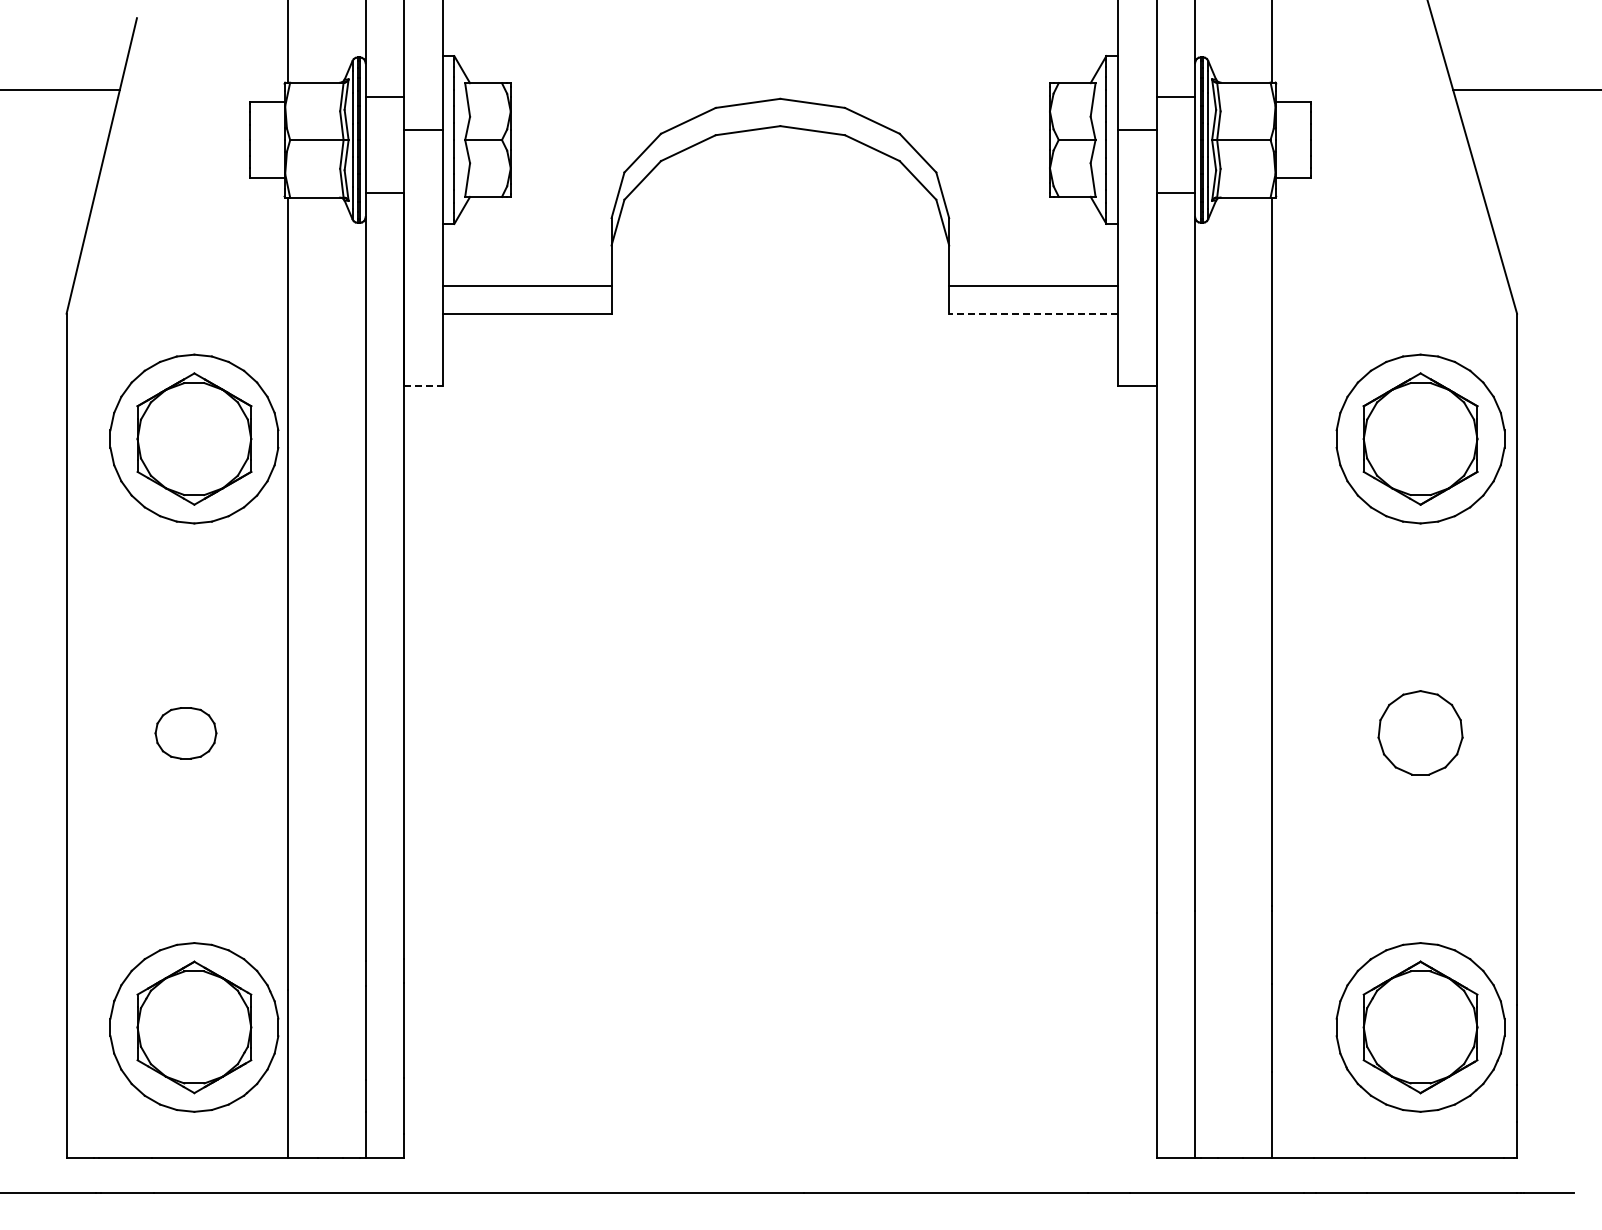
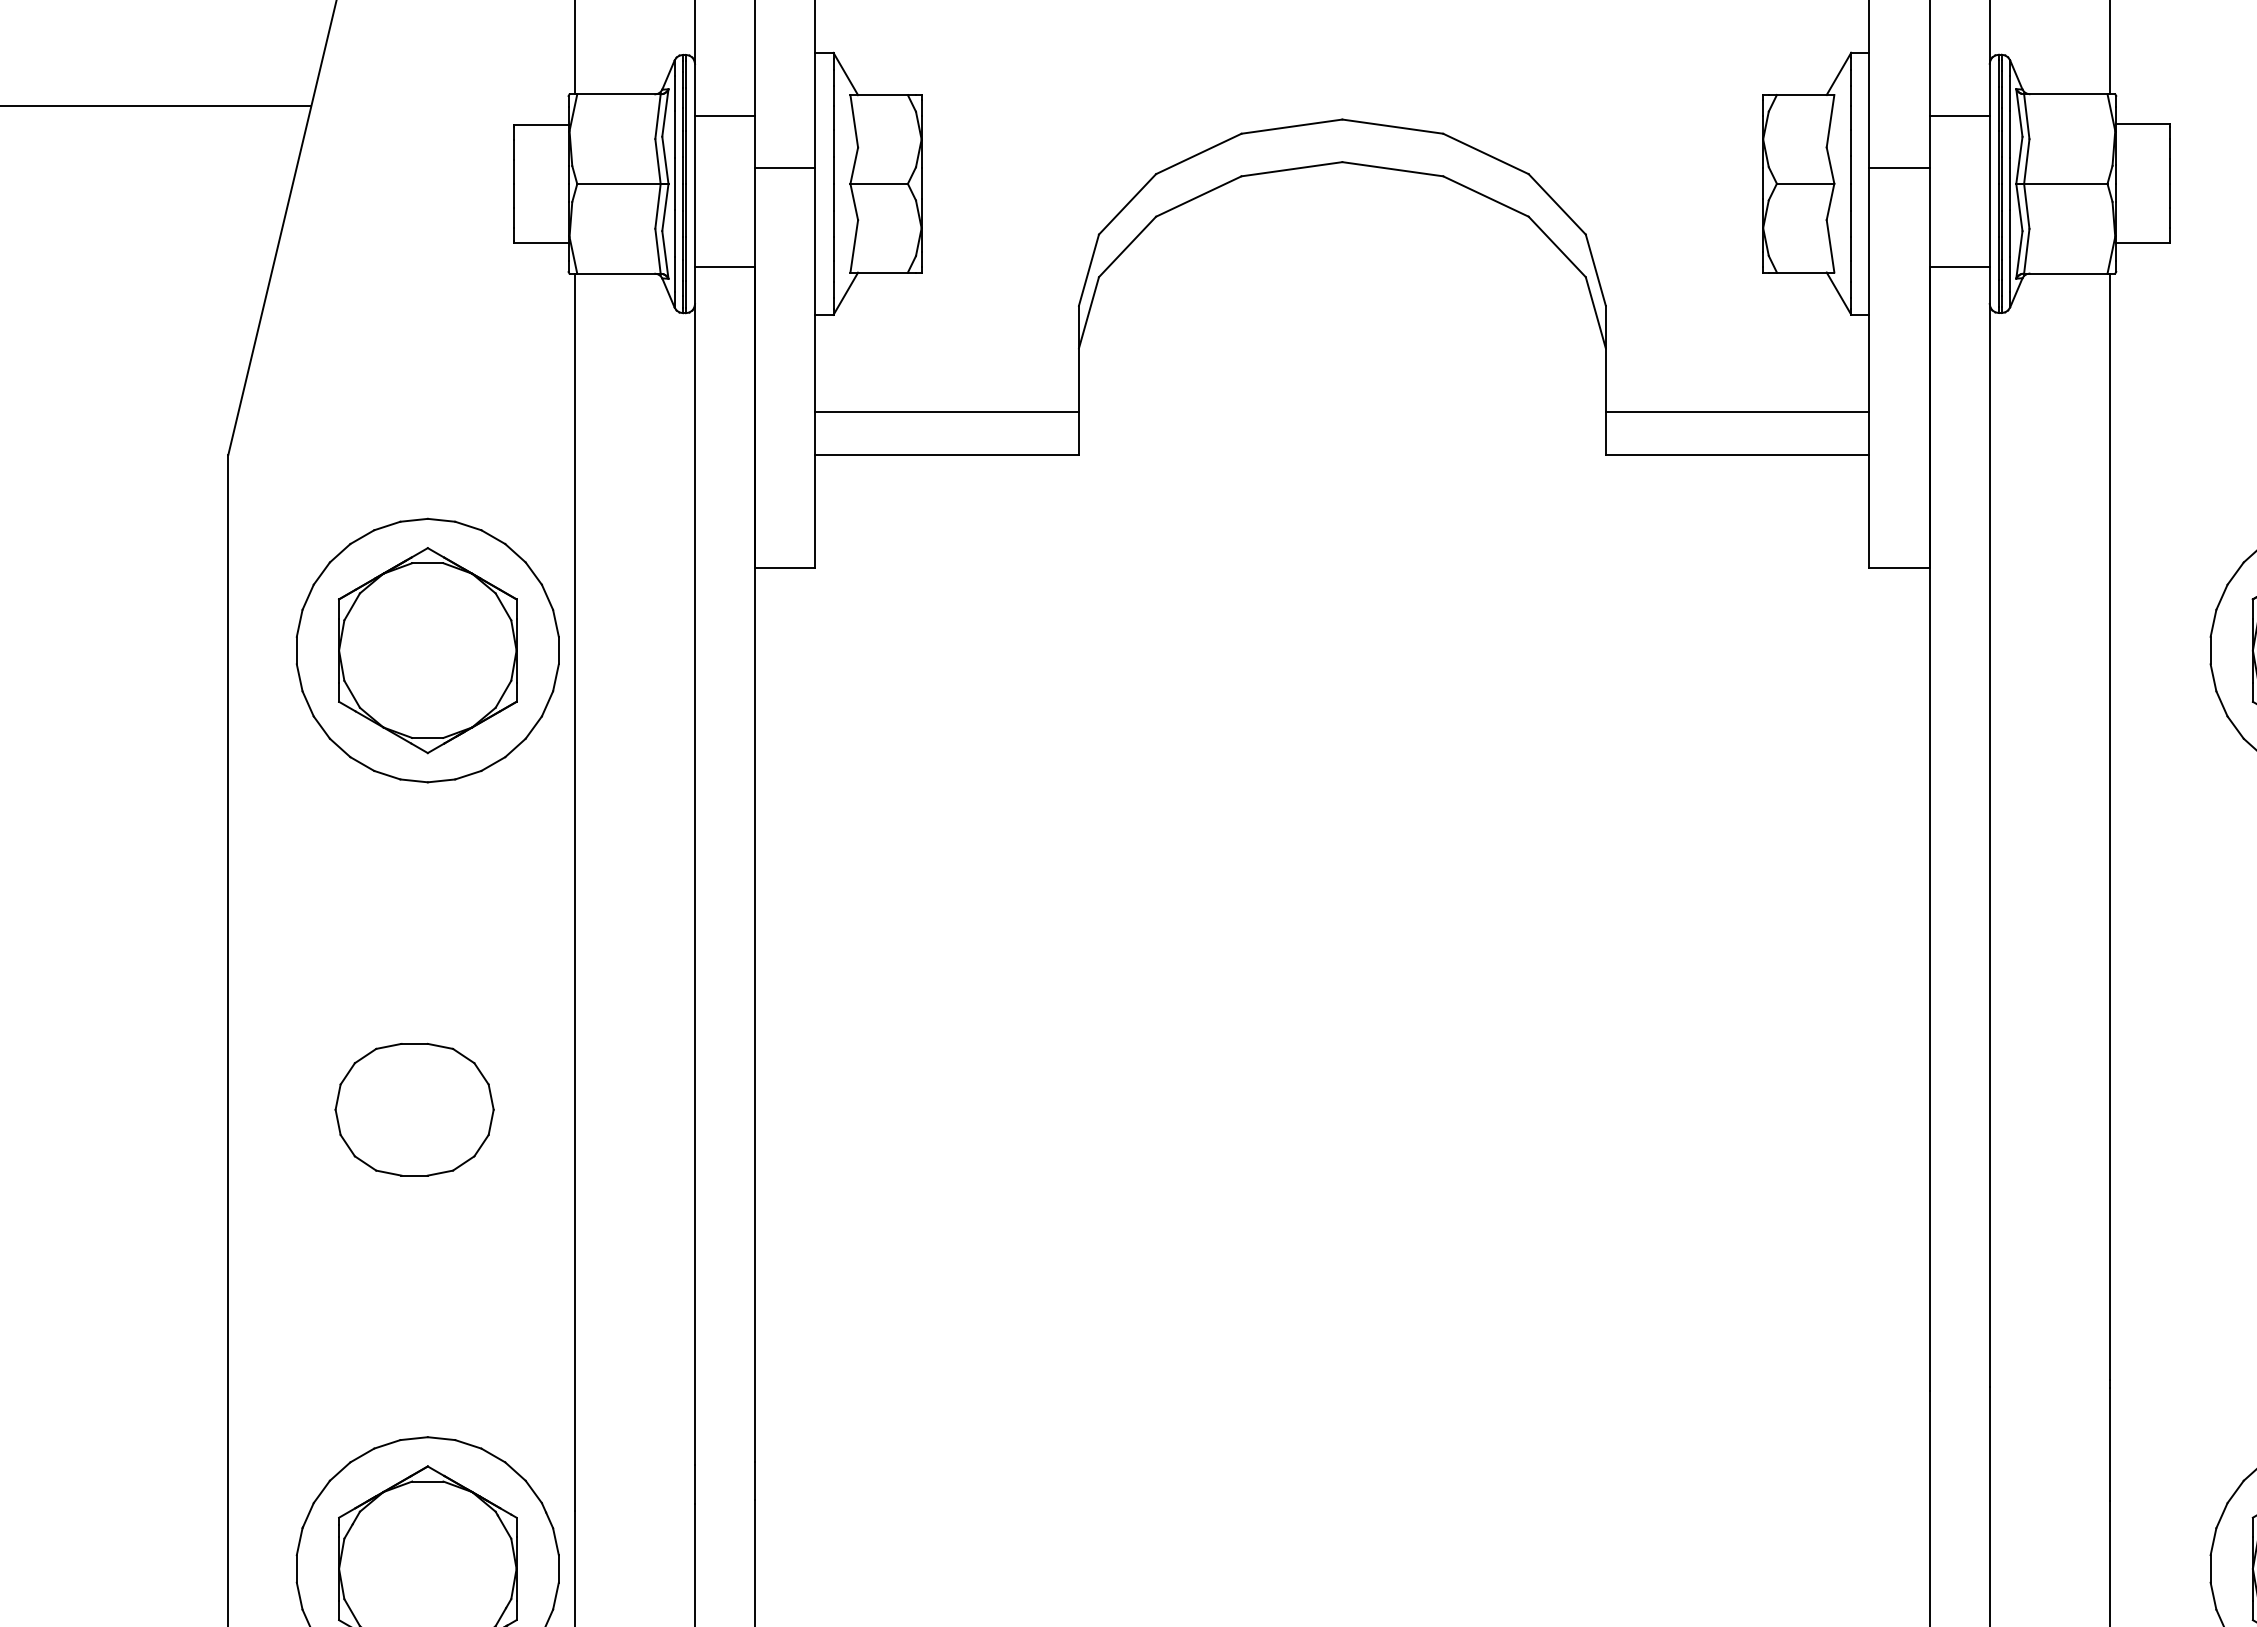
line: (1033, 313) -> (1737, 454), dashed -> solid
line: (424, 385) -> (786, 566), dashed -> solid
part: (185, 733) -> (413, 1110), size x1.67

